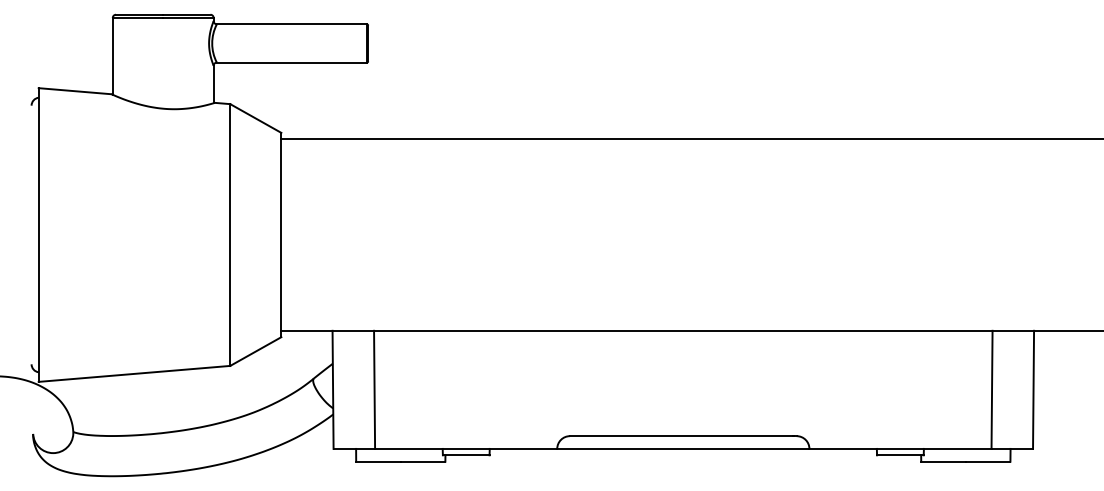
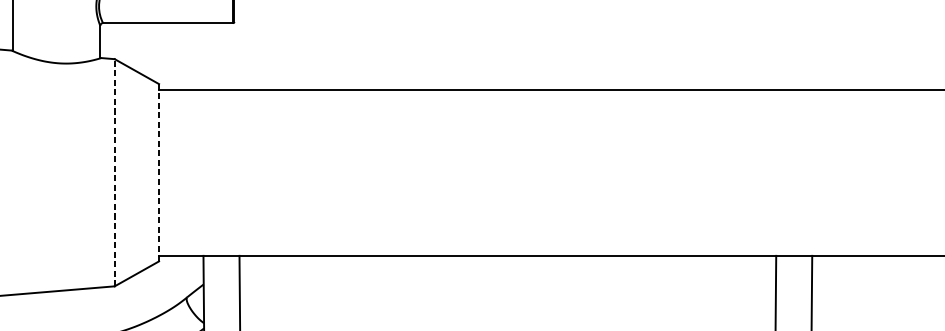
line: (281, 234) -> (159, 172), solid -> dashed
line: (230, 235) -> (114, 173), solid -> dashed

